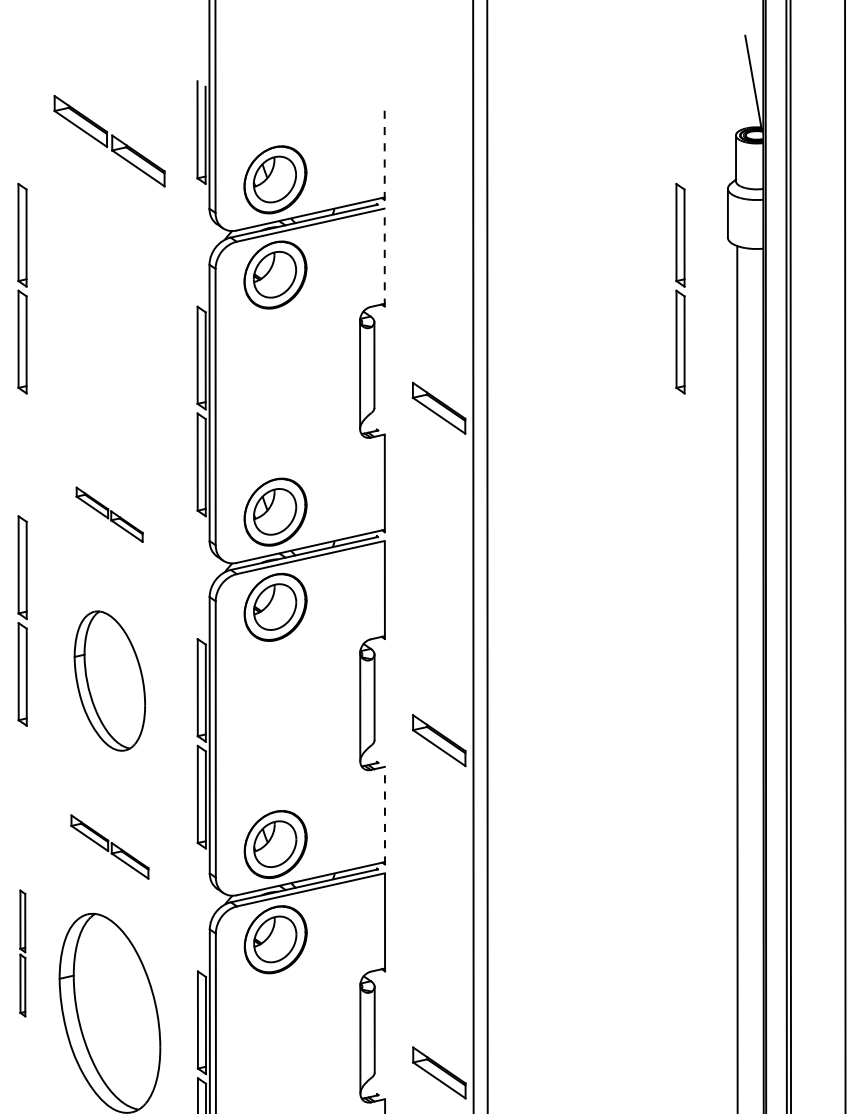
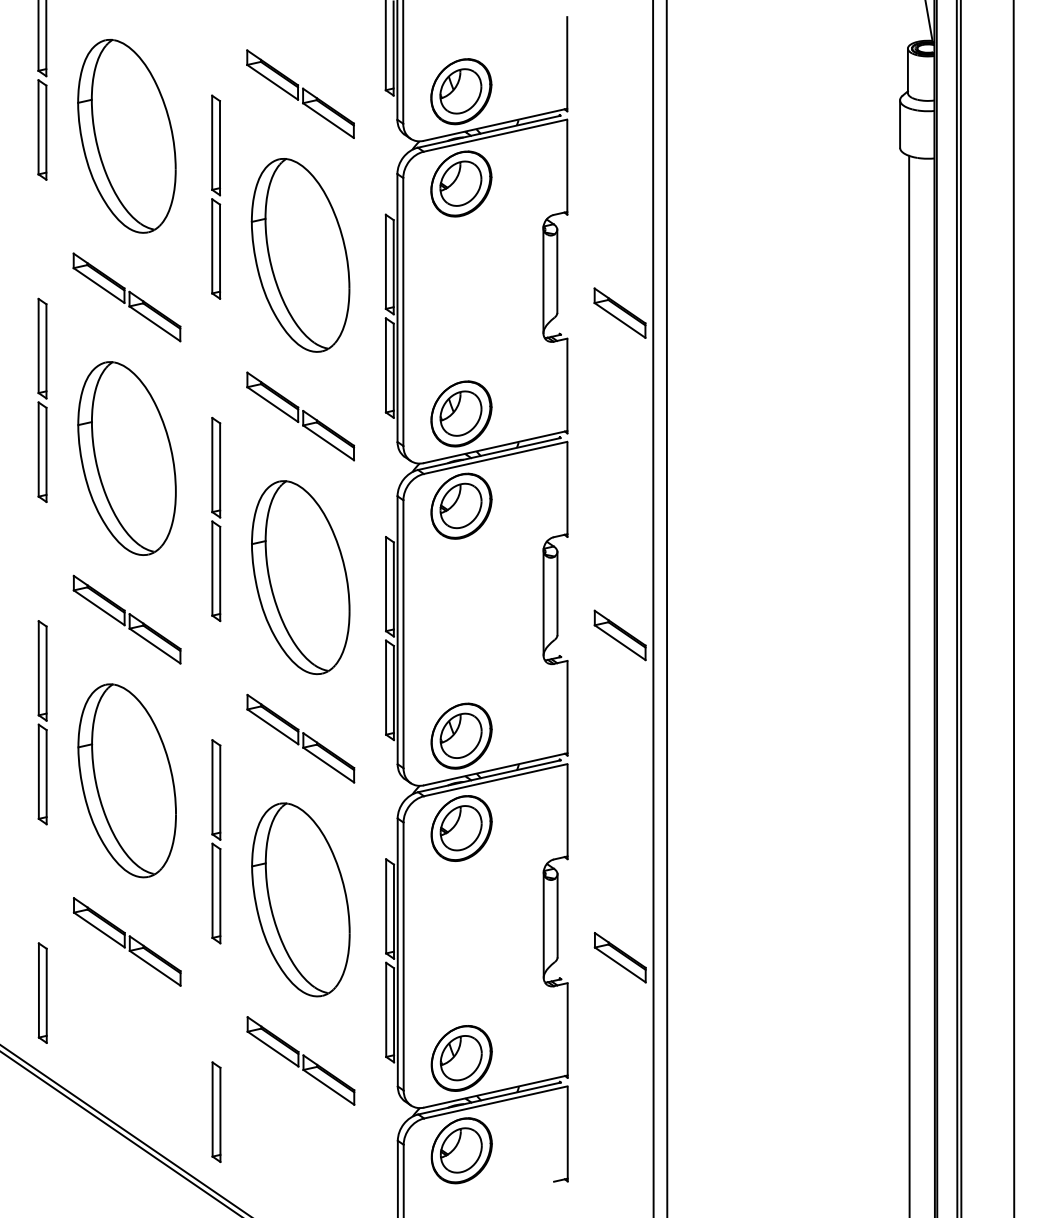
part: (109, 140) -> (300, 93), moved
line: (384, 150) -> (567, 63), dashed -> solid
line: (384, 258) -> (567, 167), dashed -> solid
part: (680, 287) -> (854, 196), removed
part: (109, 348) -> (300, 255), added
part: (109, 514) -> (300, 416), size x1.67
part: (109, 680) -> (300, 577), size x1.43
line: (384, 815) -> (567, 708), dashed -> solid
part: (109, 846) -> (300, 738), size x1.43
part: (22, 953) -> (216, 841), size x1.67

